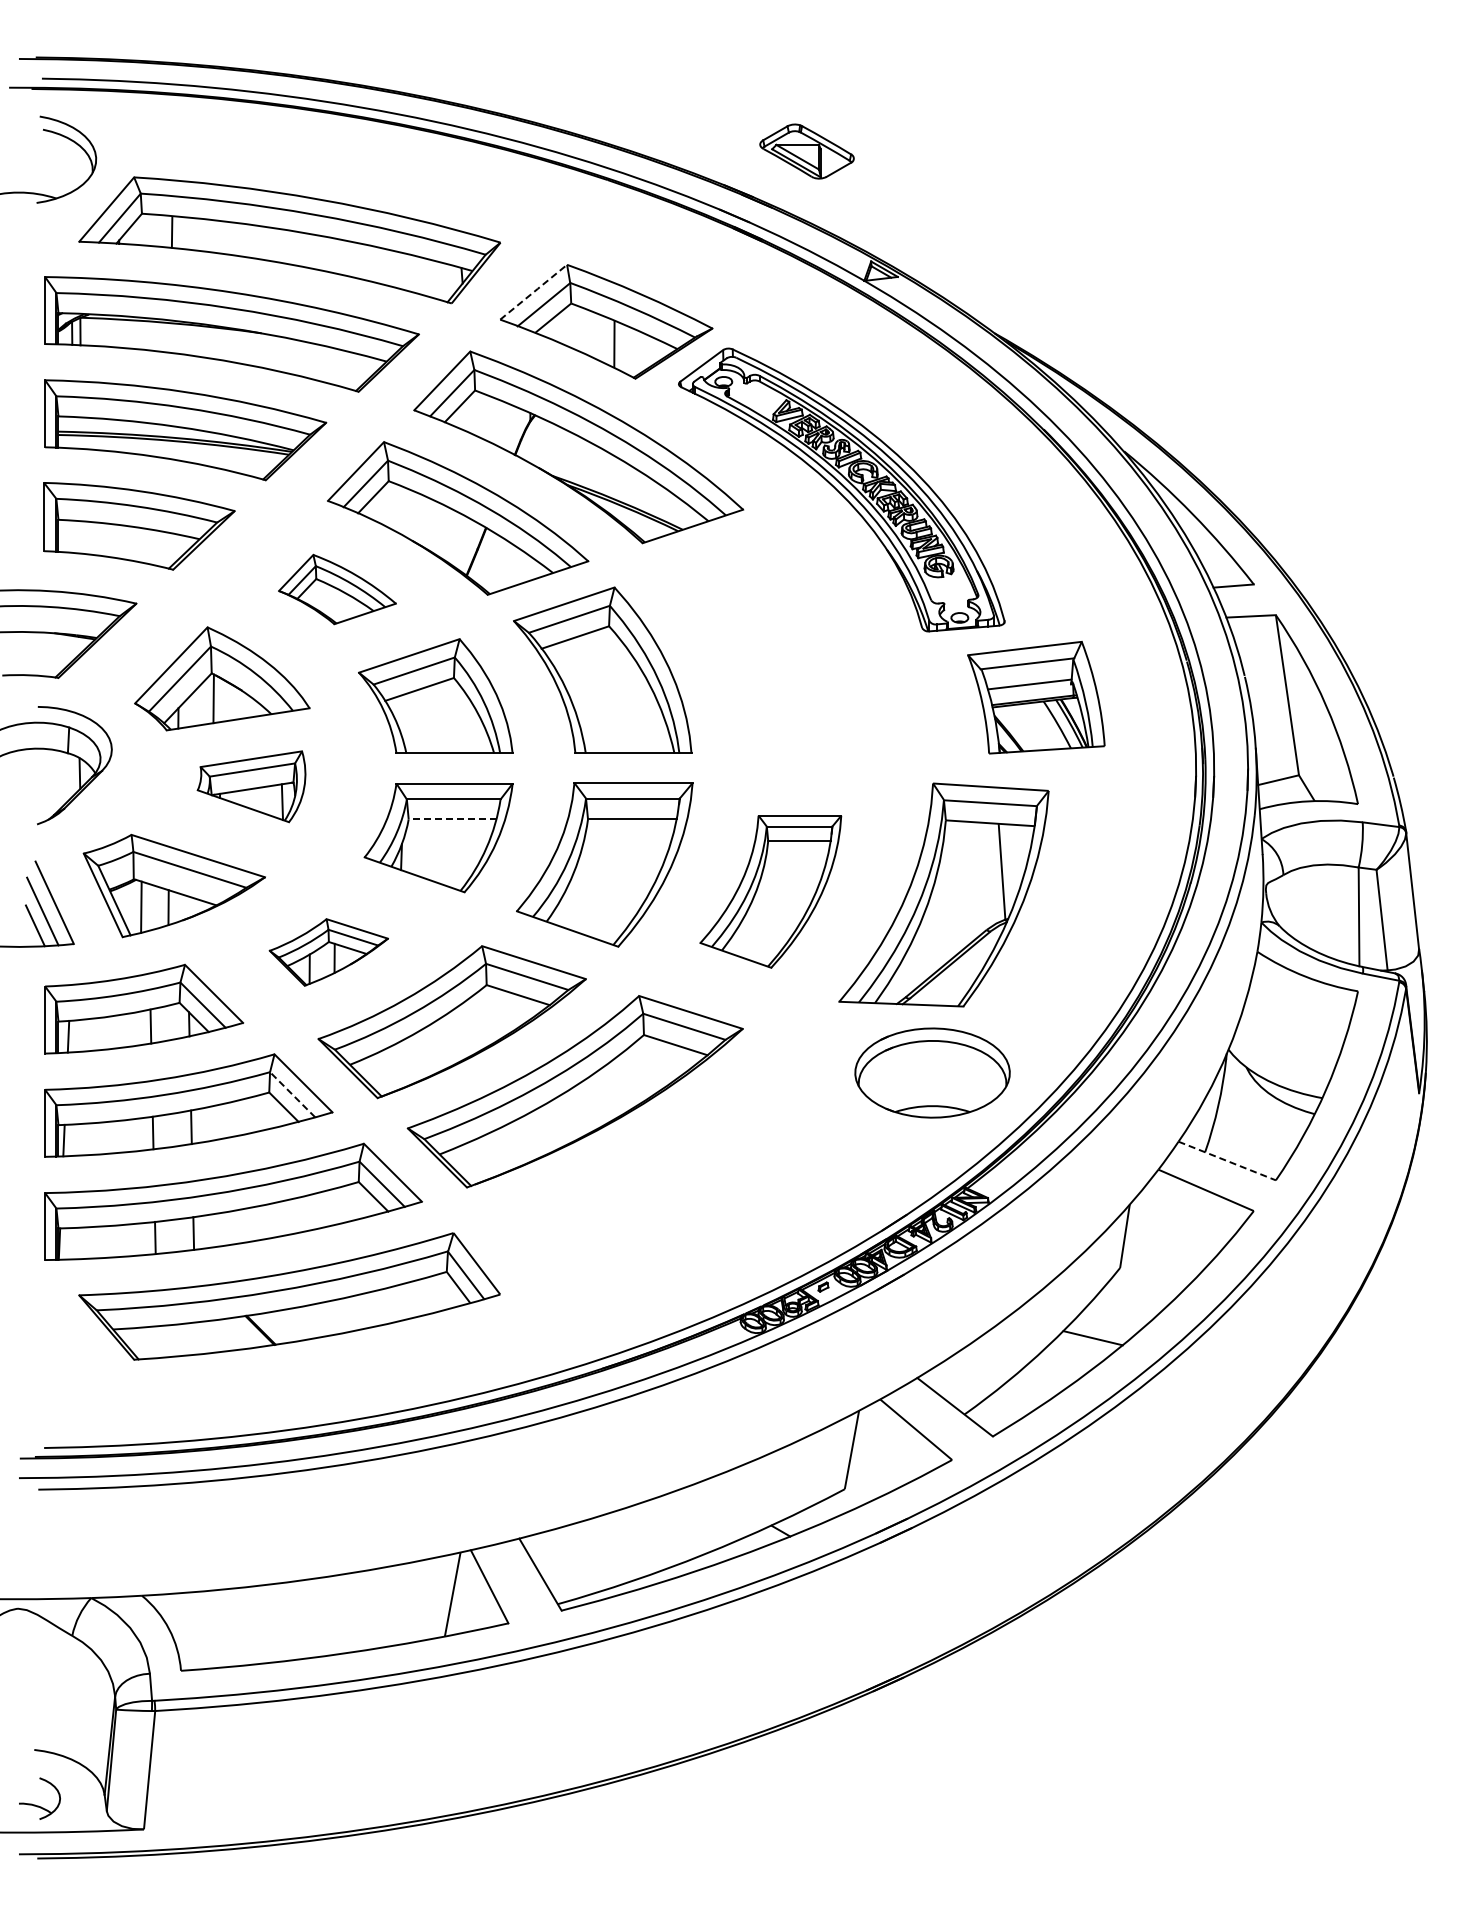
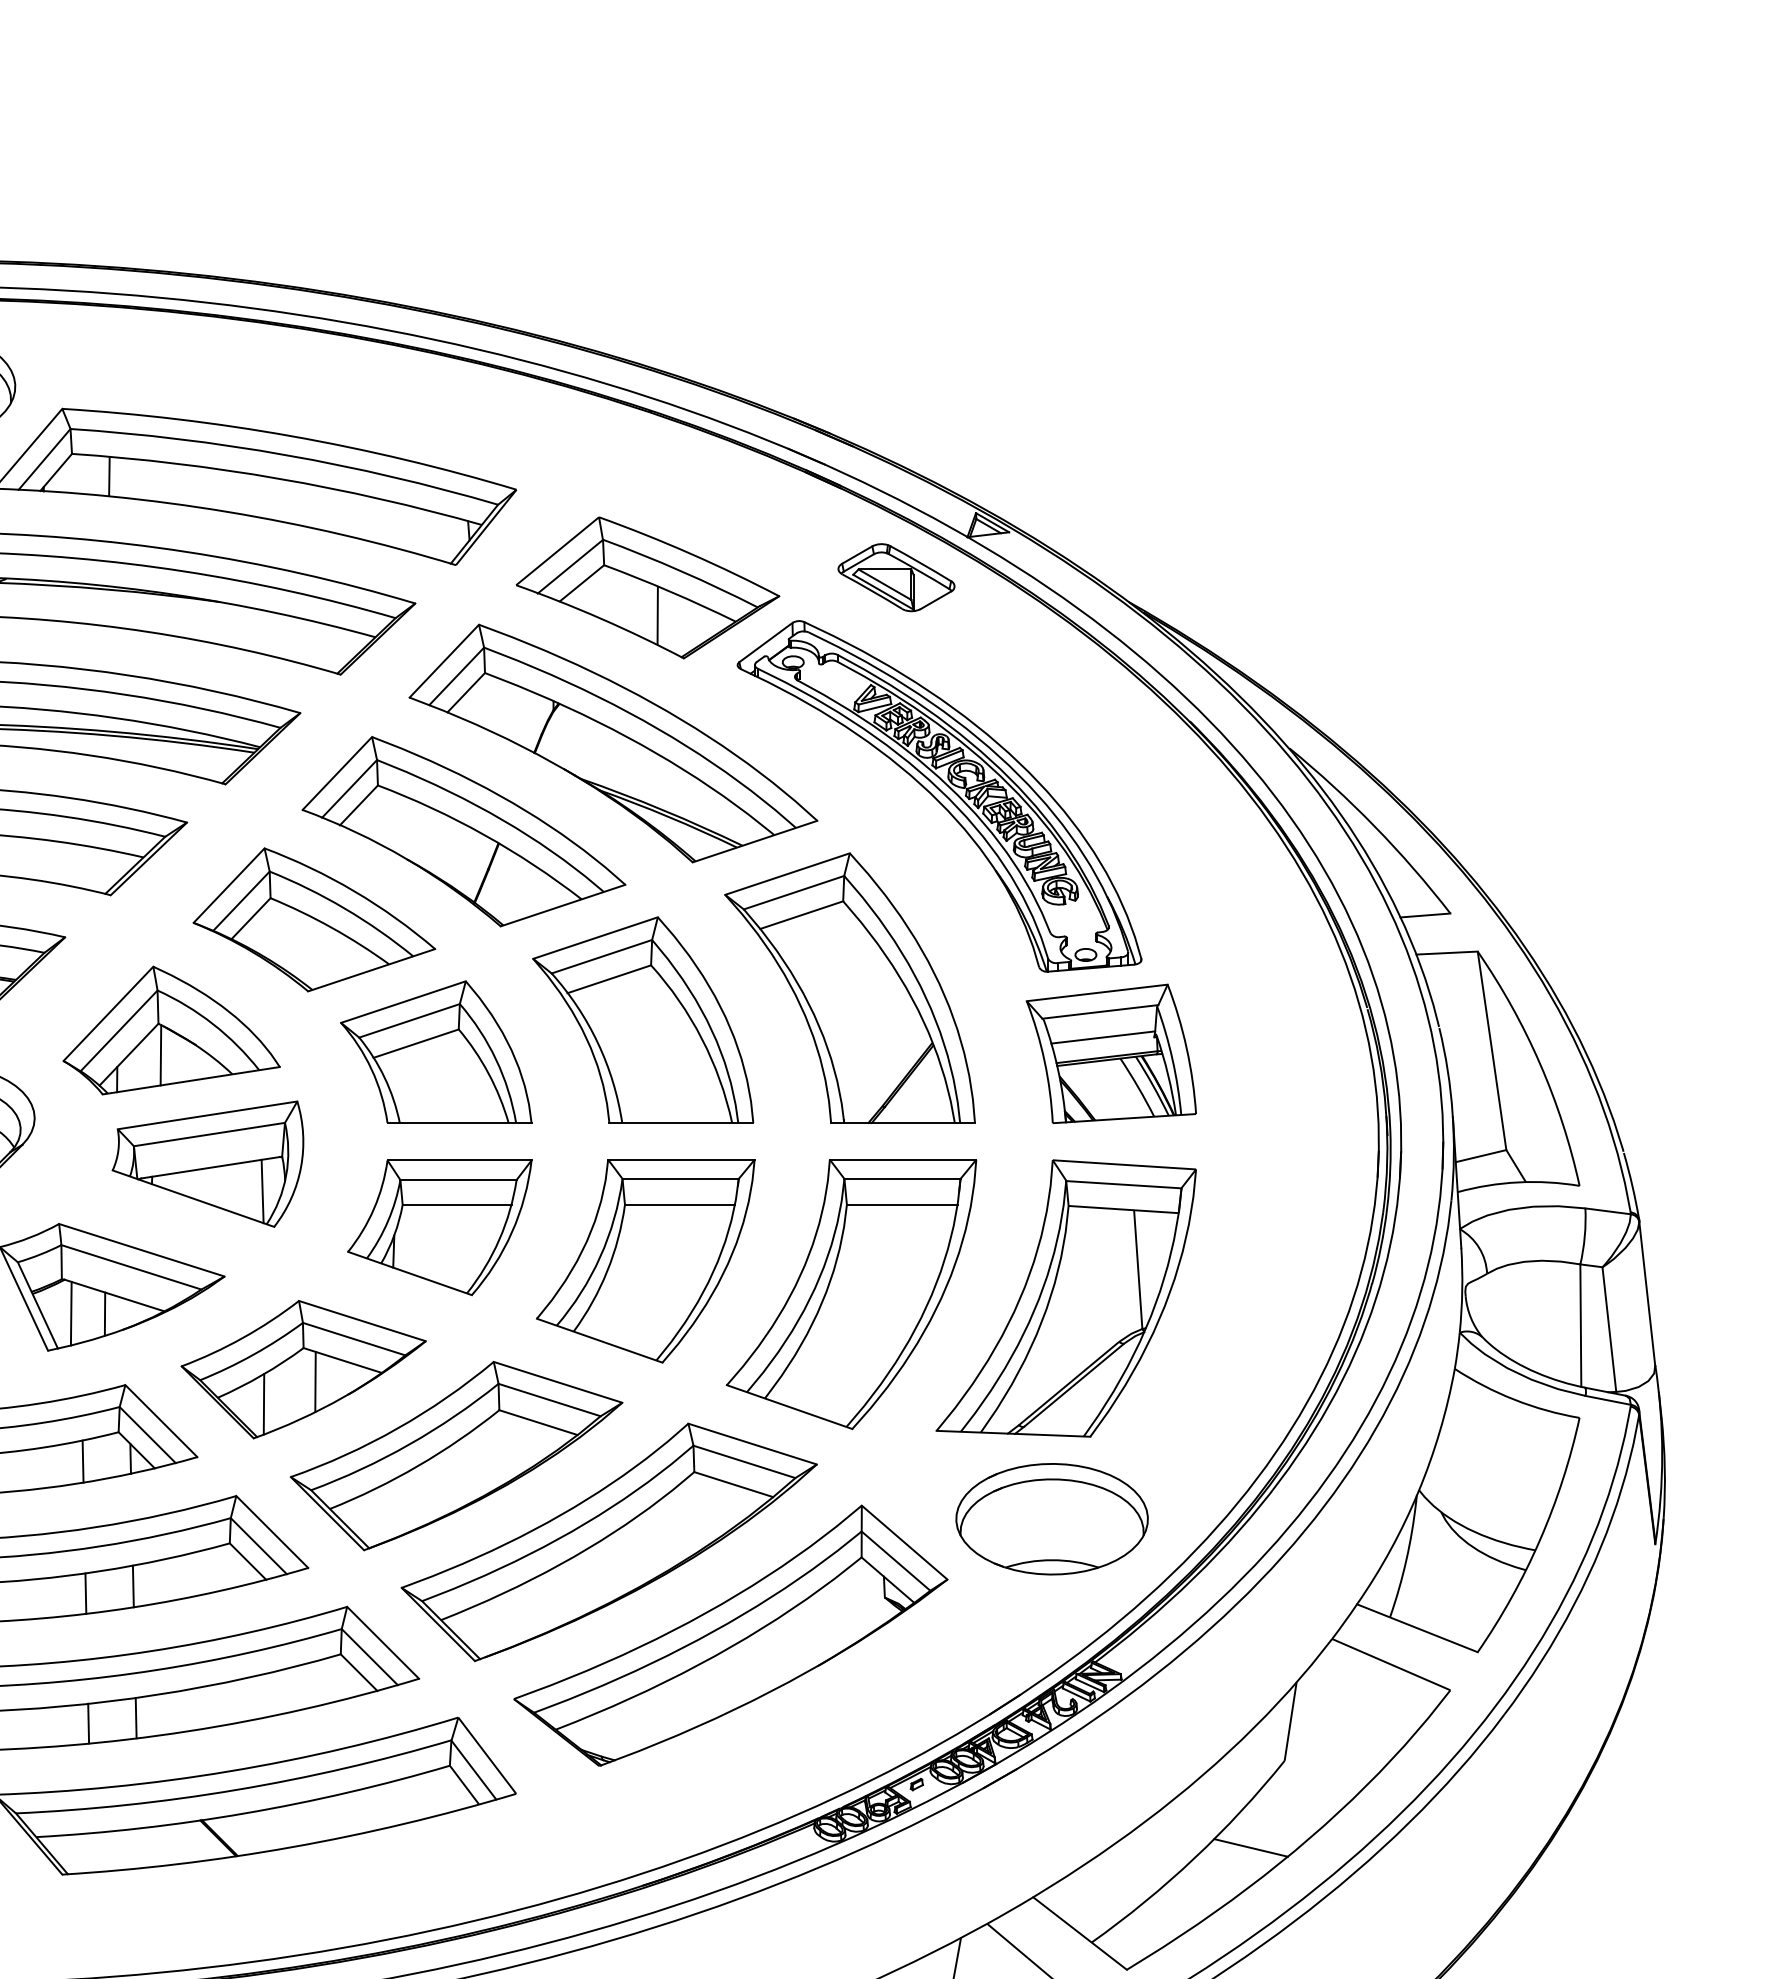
part: (806, 151) -> (895, 577), moved
line: (534, 291) -> (558, 550), dashed -> solid
part: (337, 589) -> (314, 919), size x1.67
part: (769, 644) -> (849, 987), added
part: (1036, 697) -> (1111, 1053), moved
part: (251, 786) -> (207, 1163), size x1.43
line: (452, 819) -> (456, 1204), dashed -> solid
part: (770, 891) -> (851, 1294), size x1.43
part: (328, 952) -> (303, 1369), size x1.67
line: (292, 1094) -> (258, 1545), dashed -> solid
line: (1227, 1161) -> (1417, 1628), dashed -> solid
part: (673, 1166) -> (730, 1635), added

